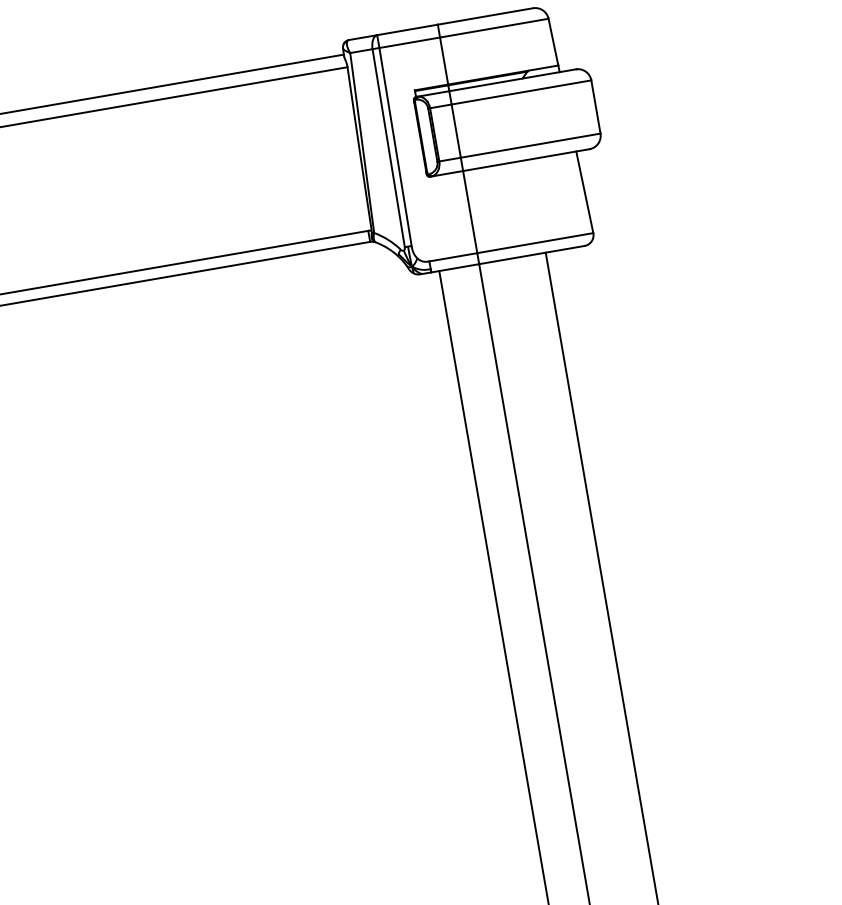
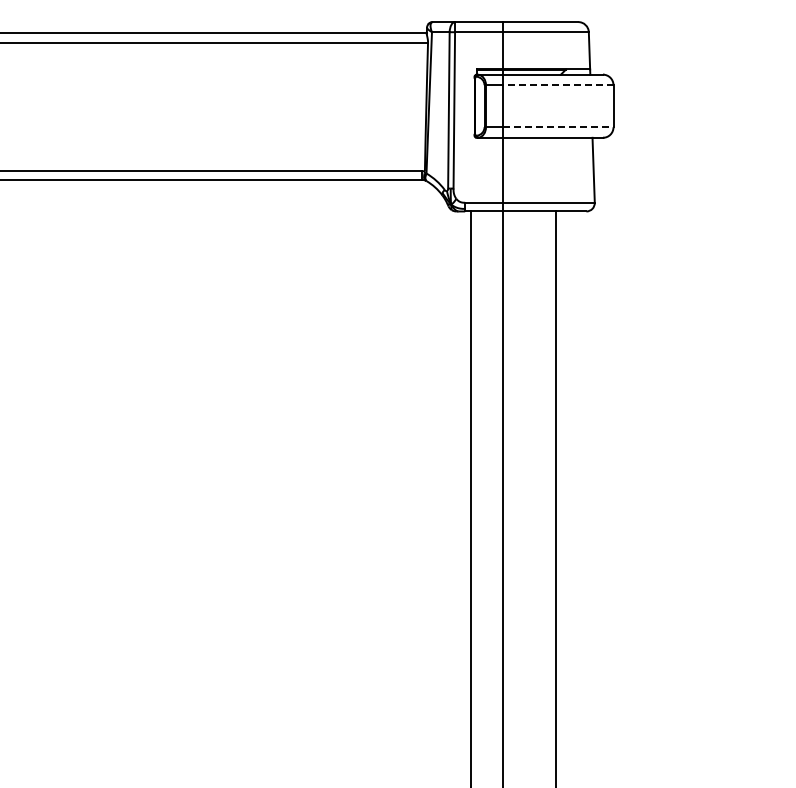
line: (520, 92) -> (557, 85), solid -> dashed
line: (531, 145) -> (558, 127), solid -> dashed

